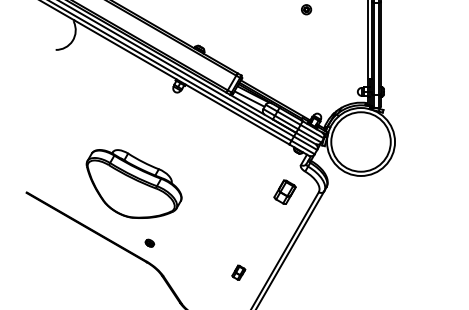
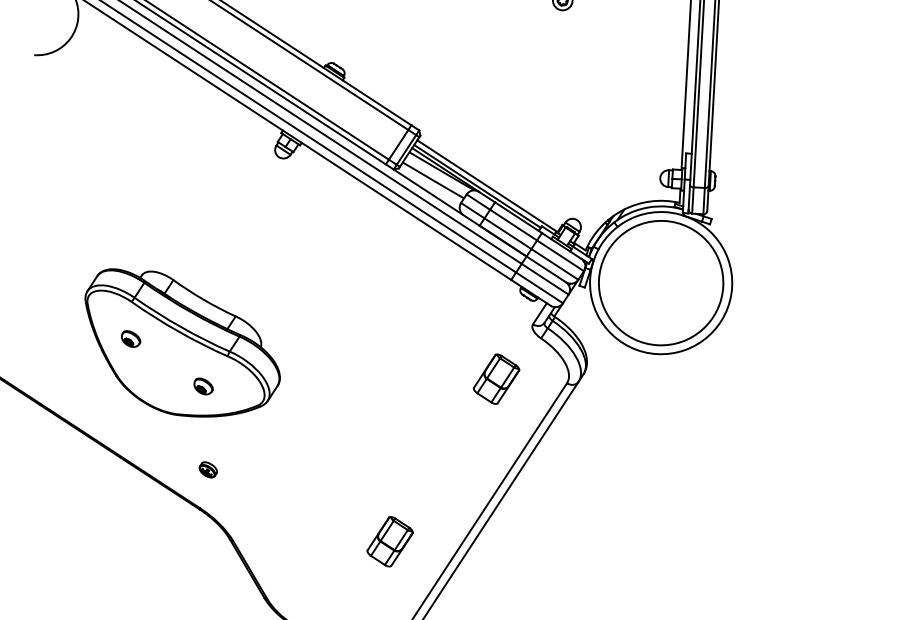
part: (109, 182) -> (131, 338), added
part: (145, 203) -> (203, 386), added
part: (238, 272) -> (389, 541), size x1.67

